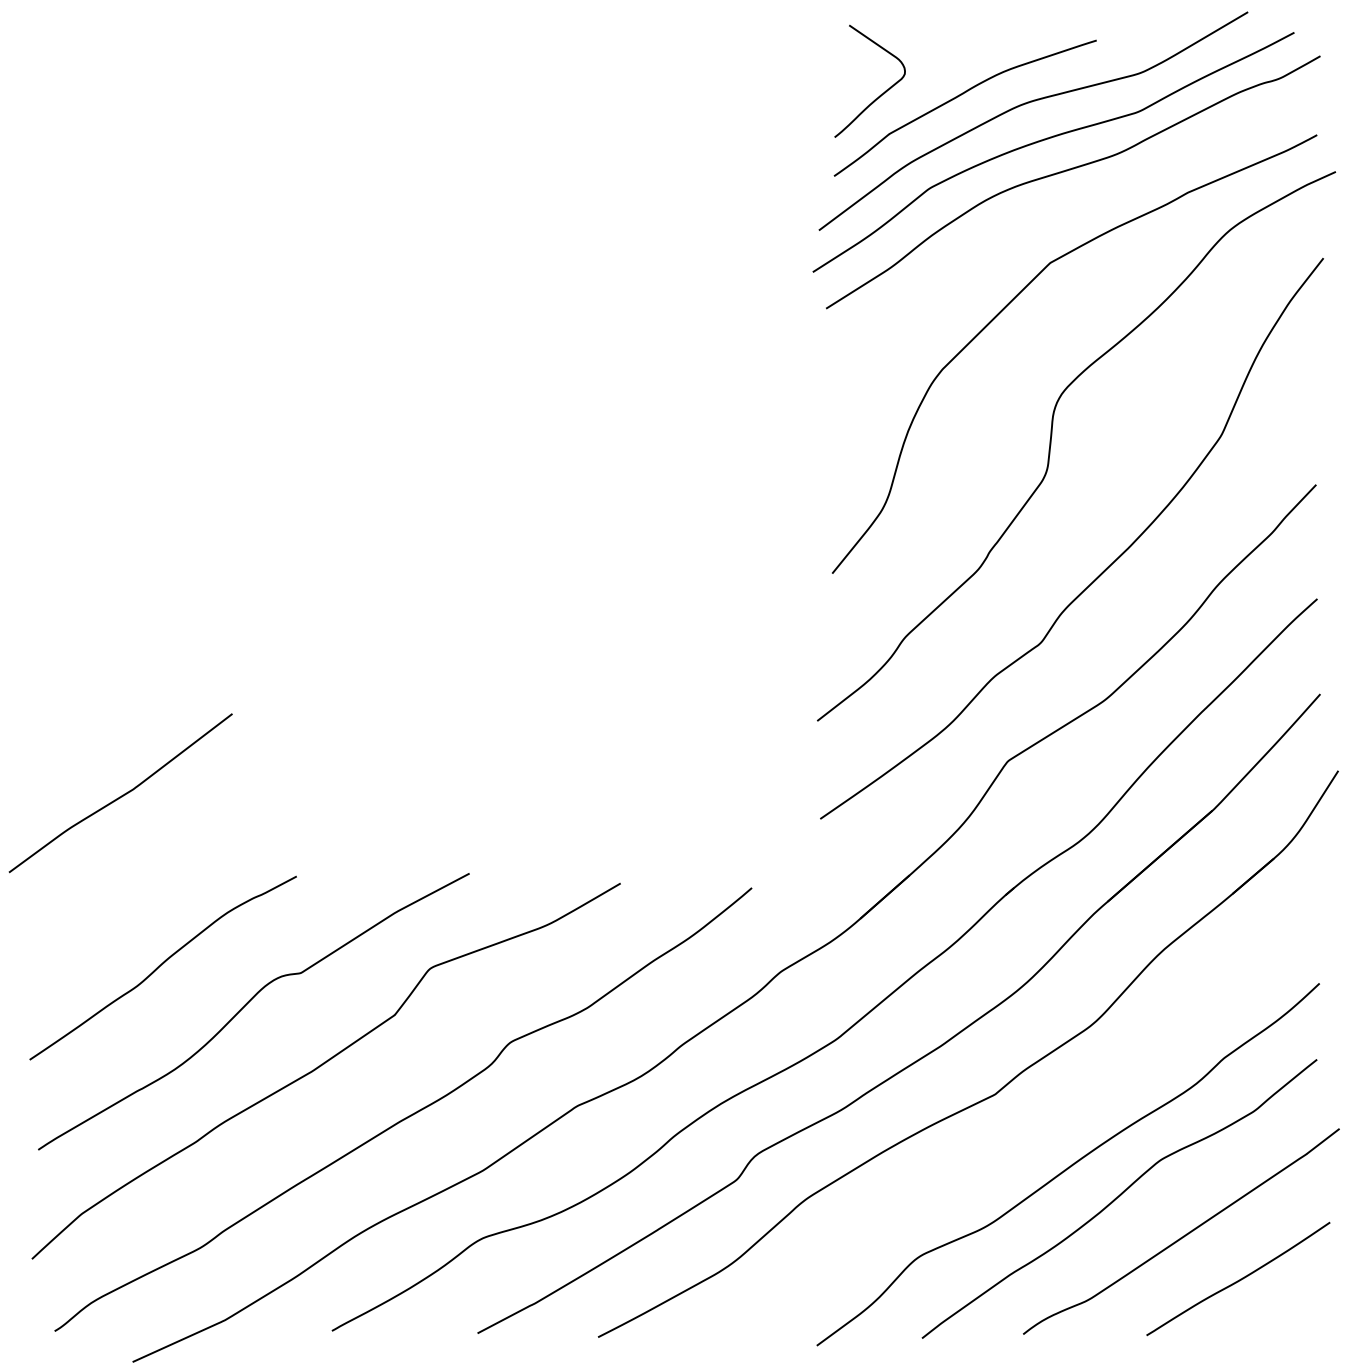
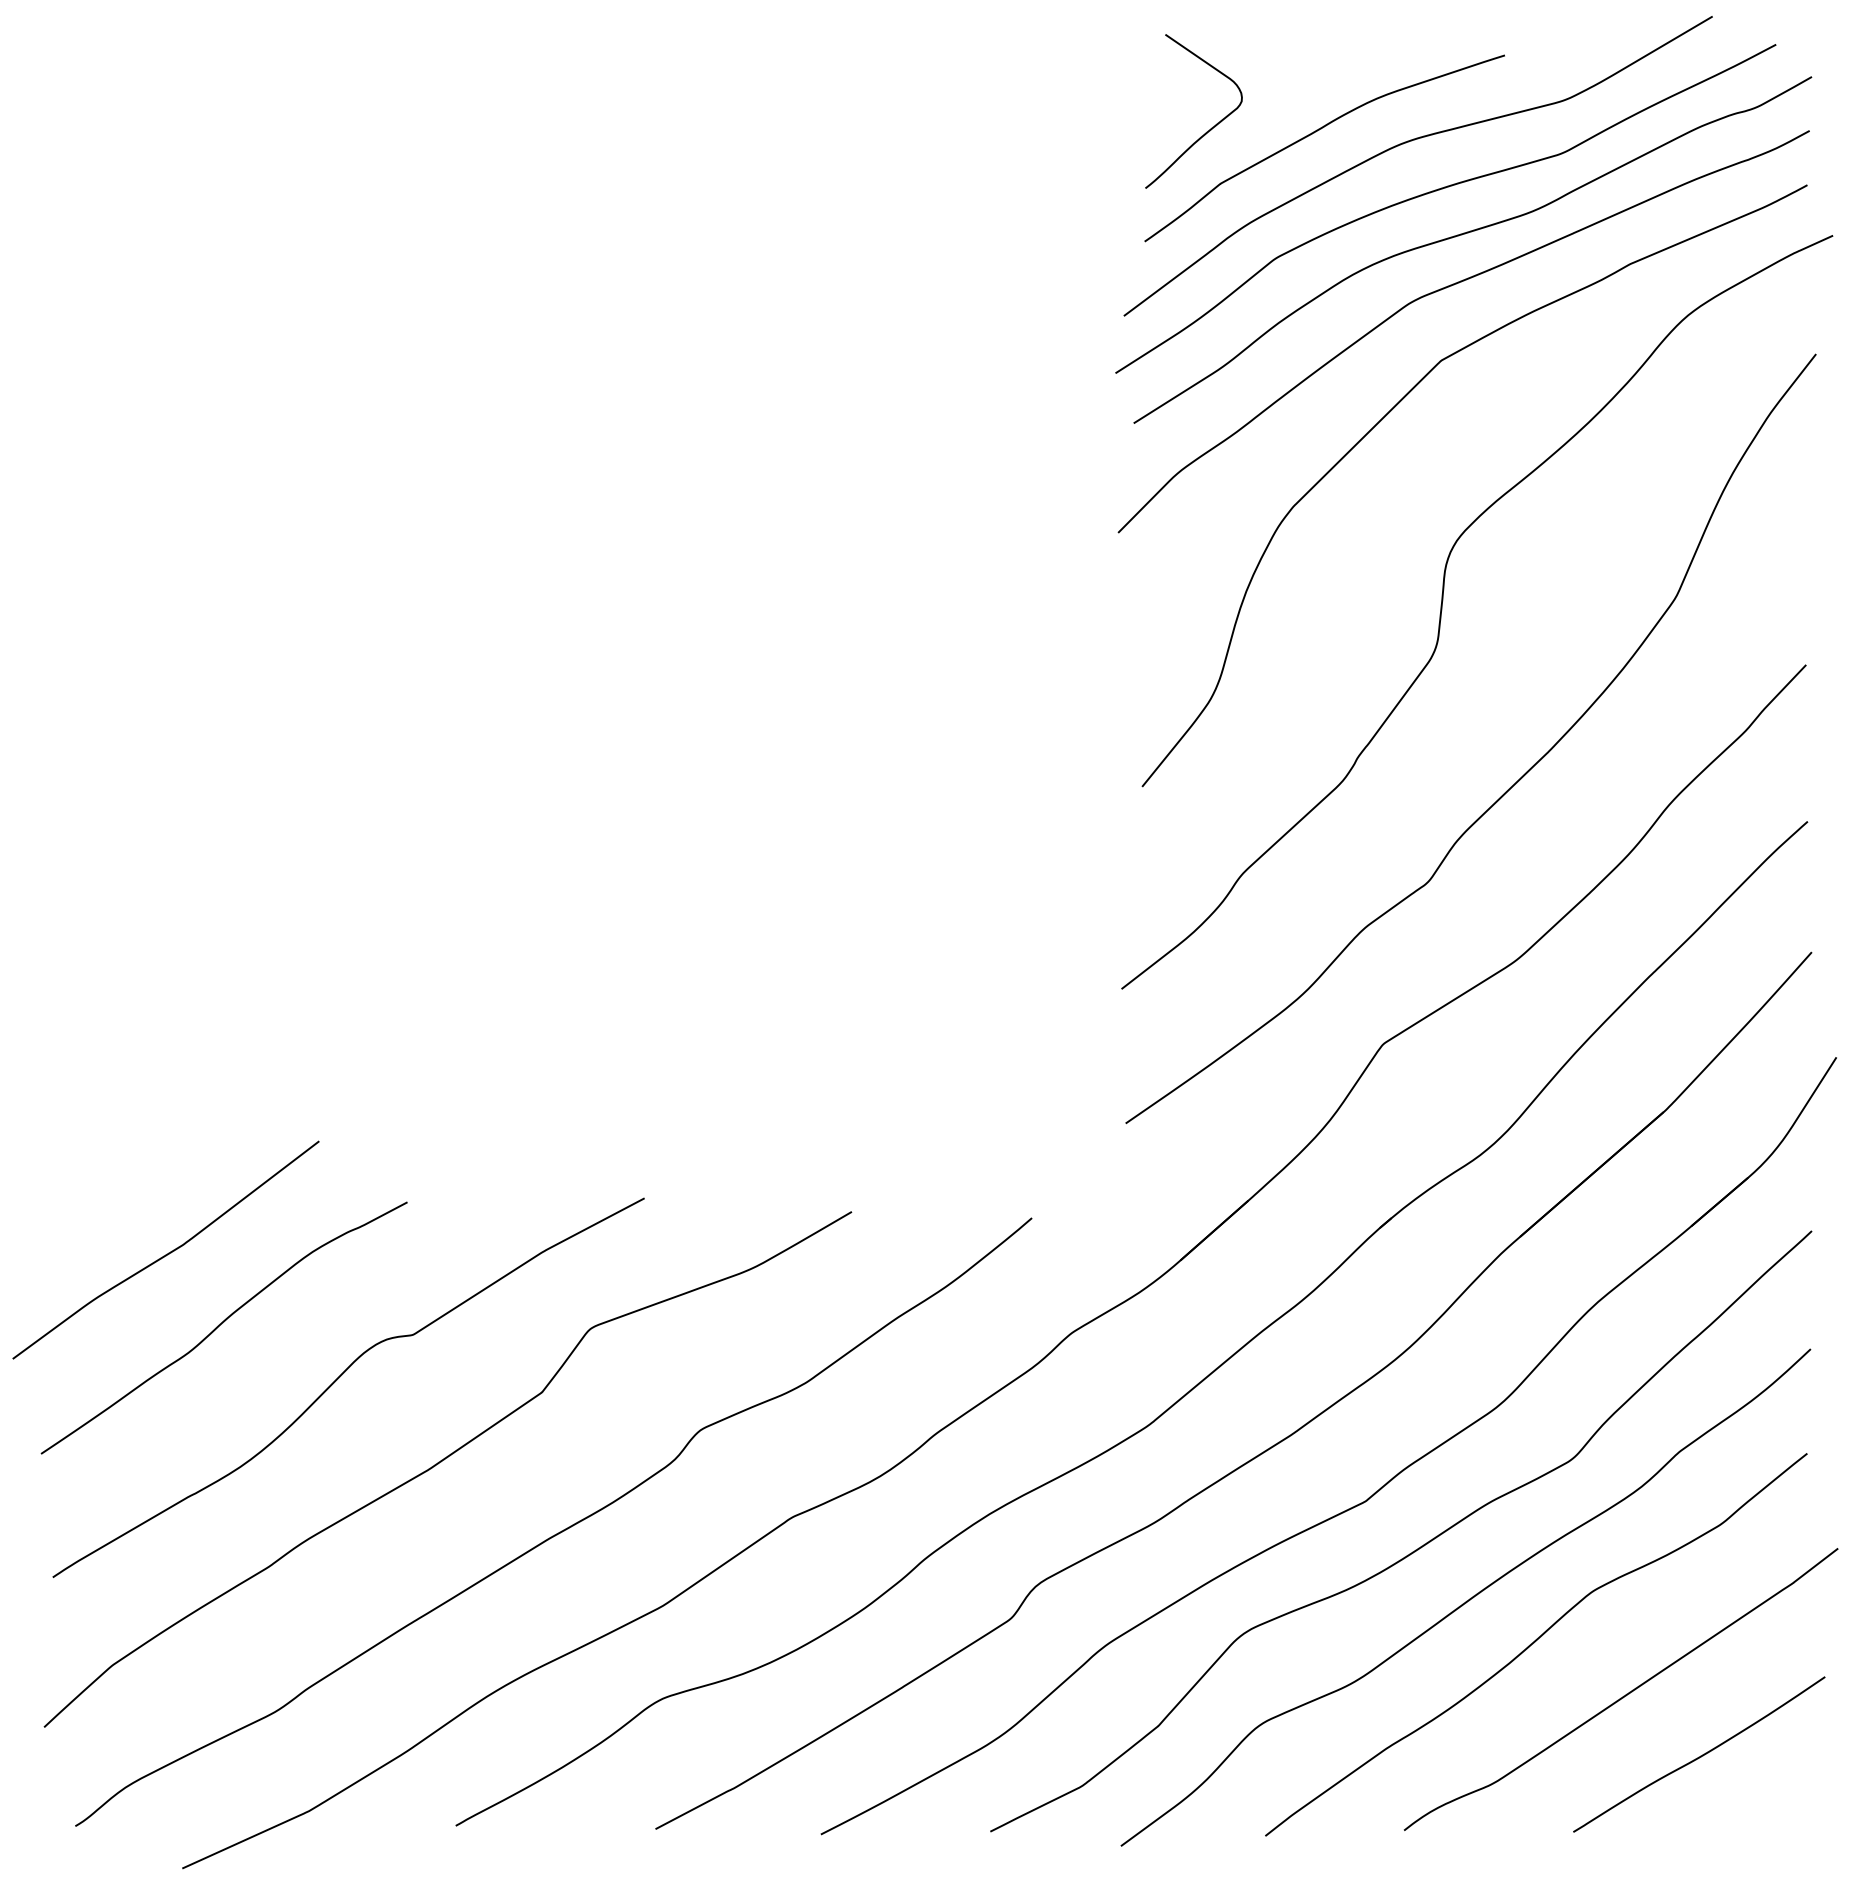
curve: (1056, 209) -> (1449, 287), added
curve: (122, 794) -> (168, 1252), moved
curve: (1031, 1129) -> (1415, 1549), added

